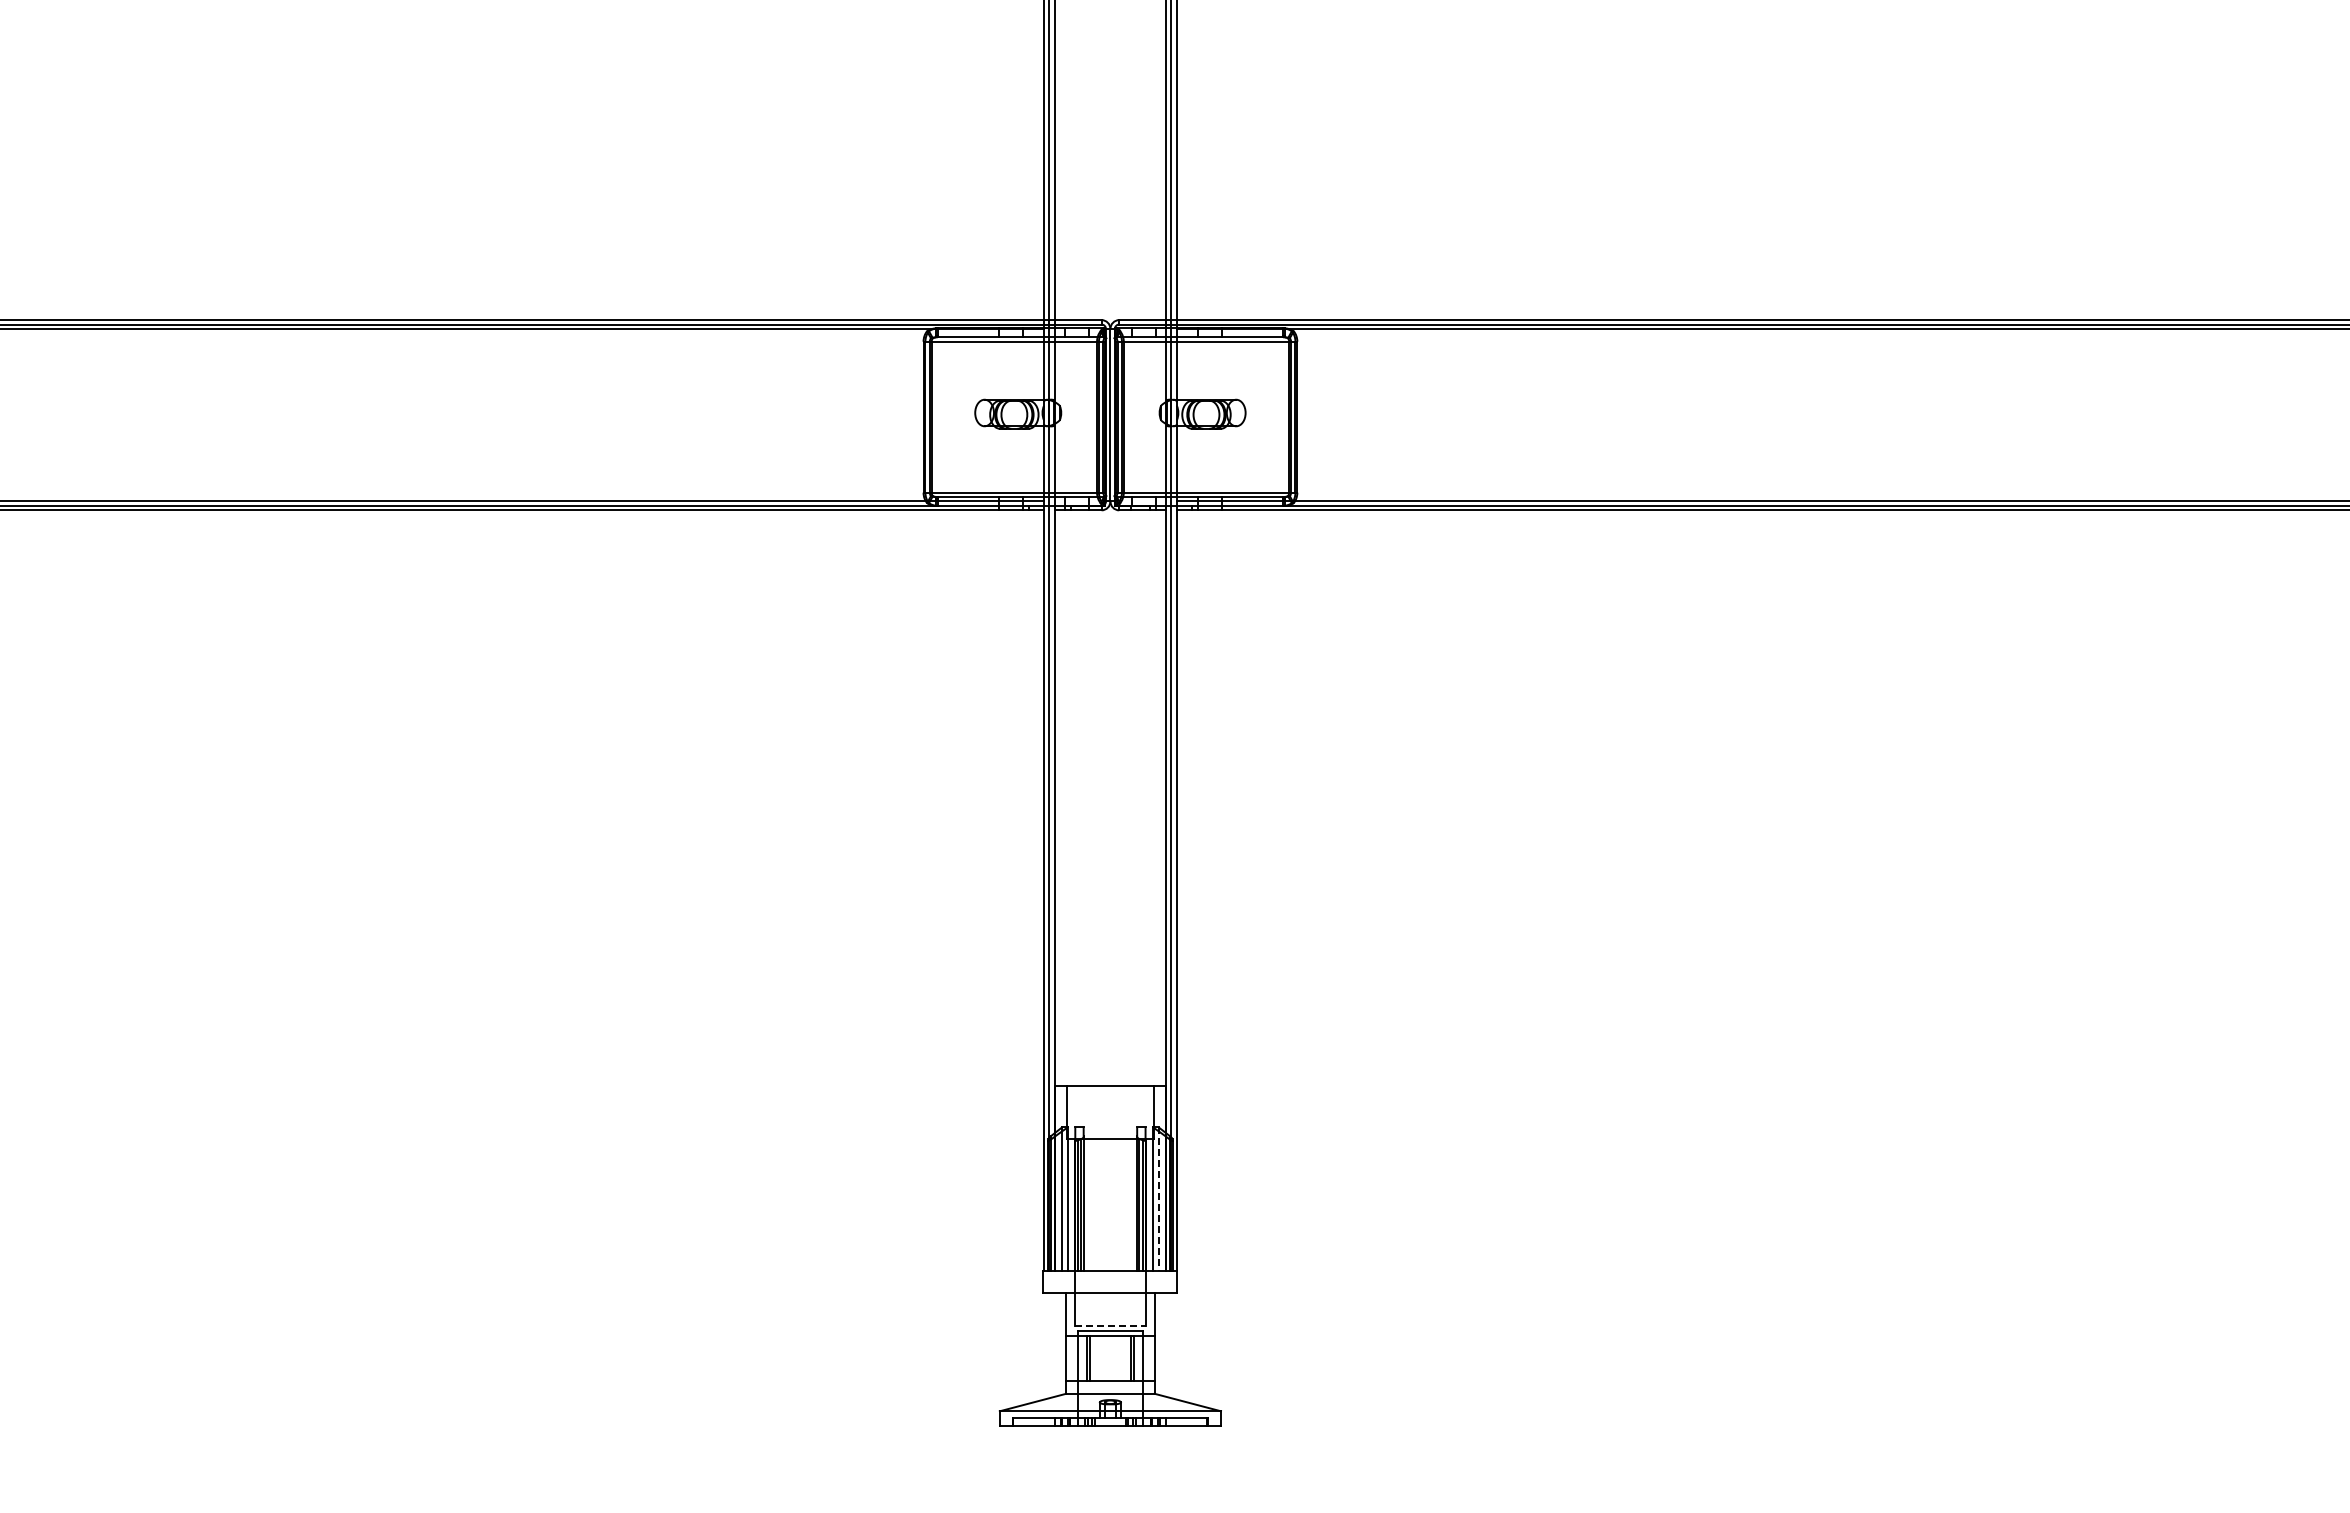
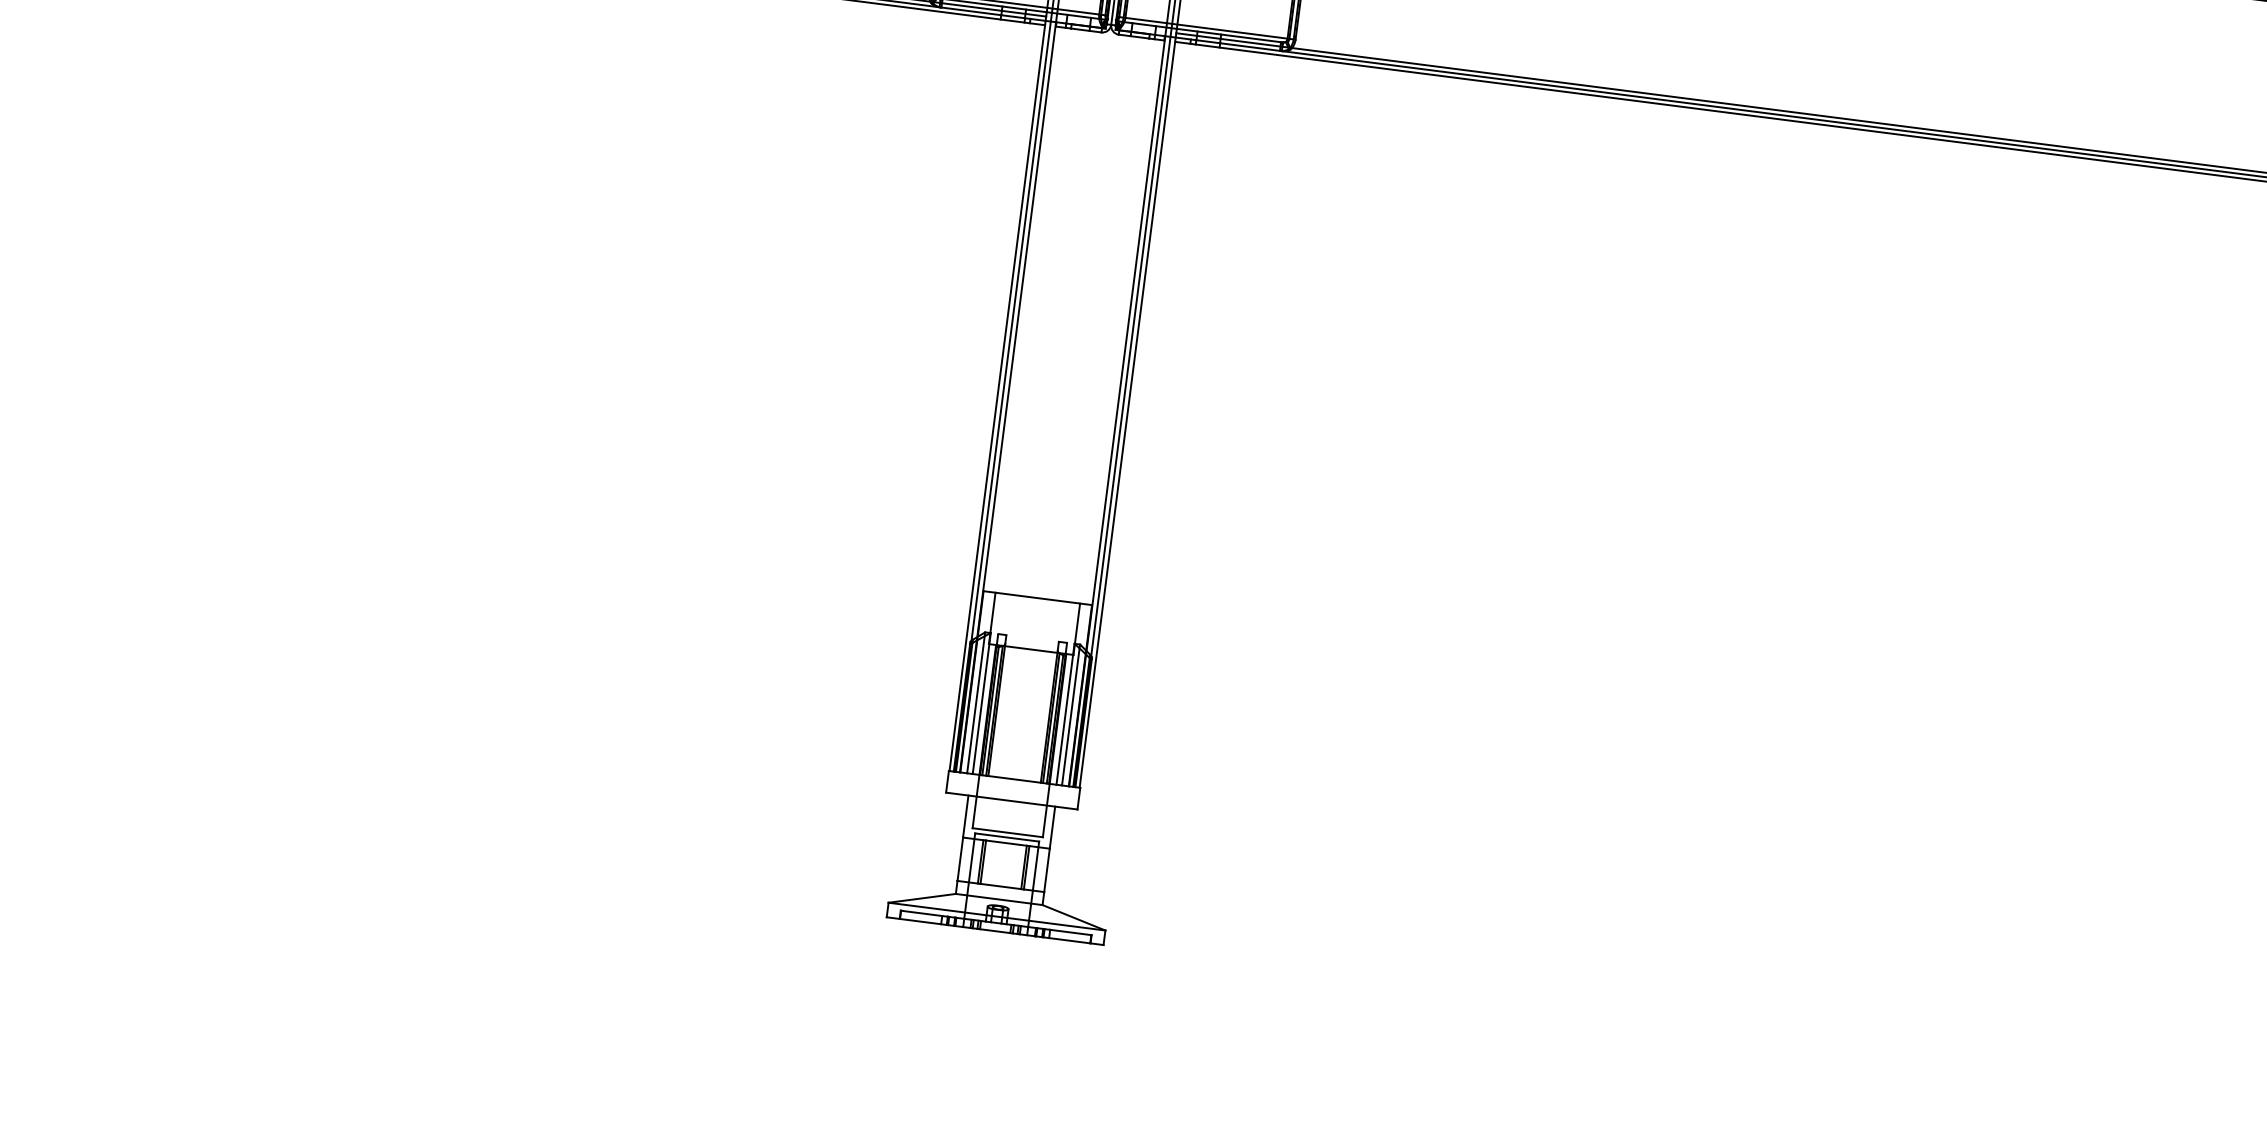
line: (1158, 1199) -> (1070, 715), dashed -> solid
line: (1110, 1325) -> (1007, 832), dashed -> solid

